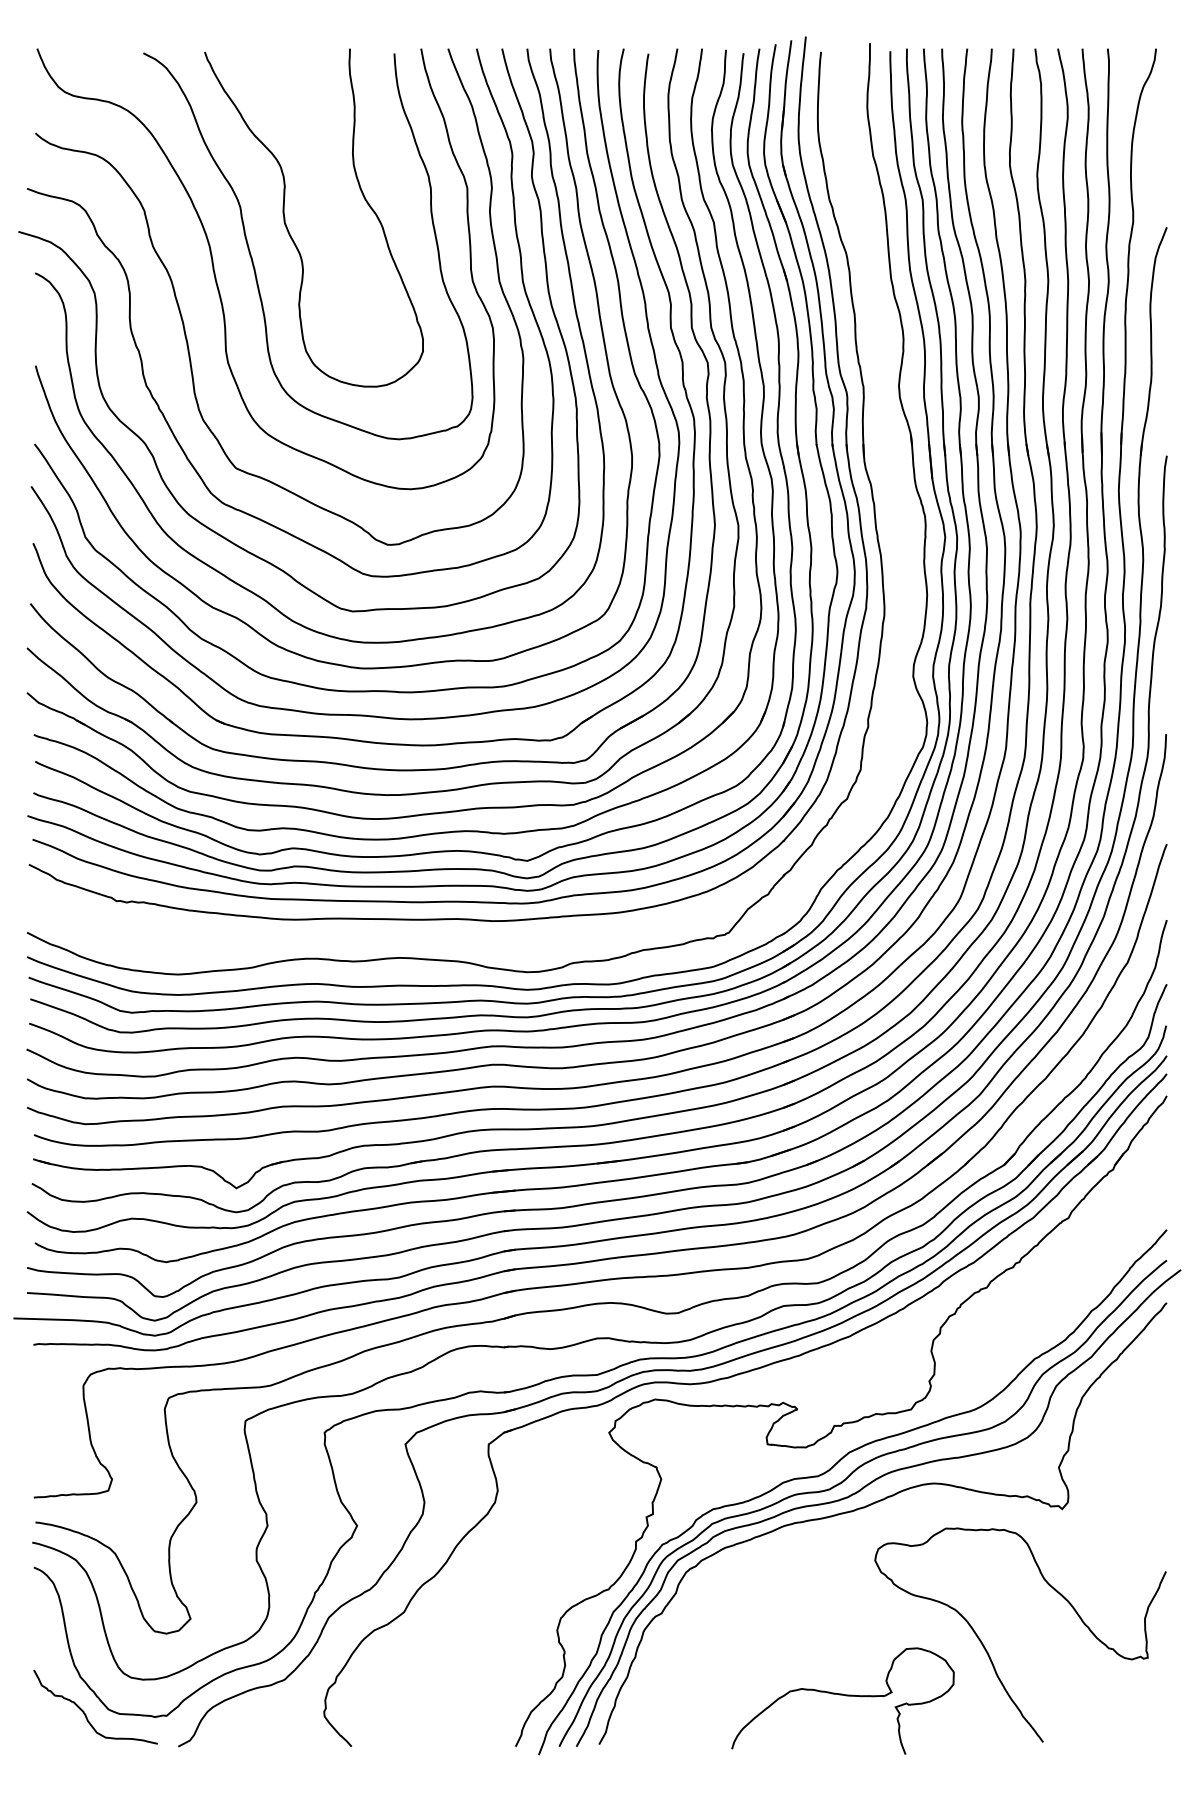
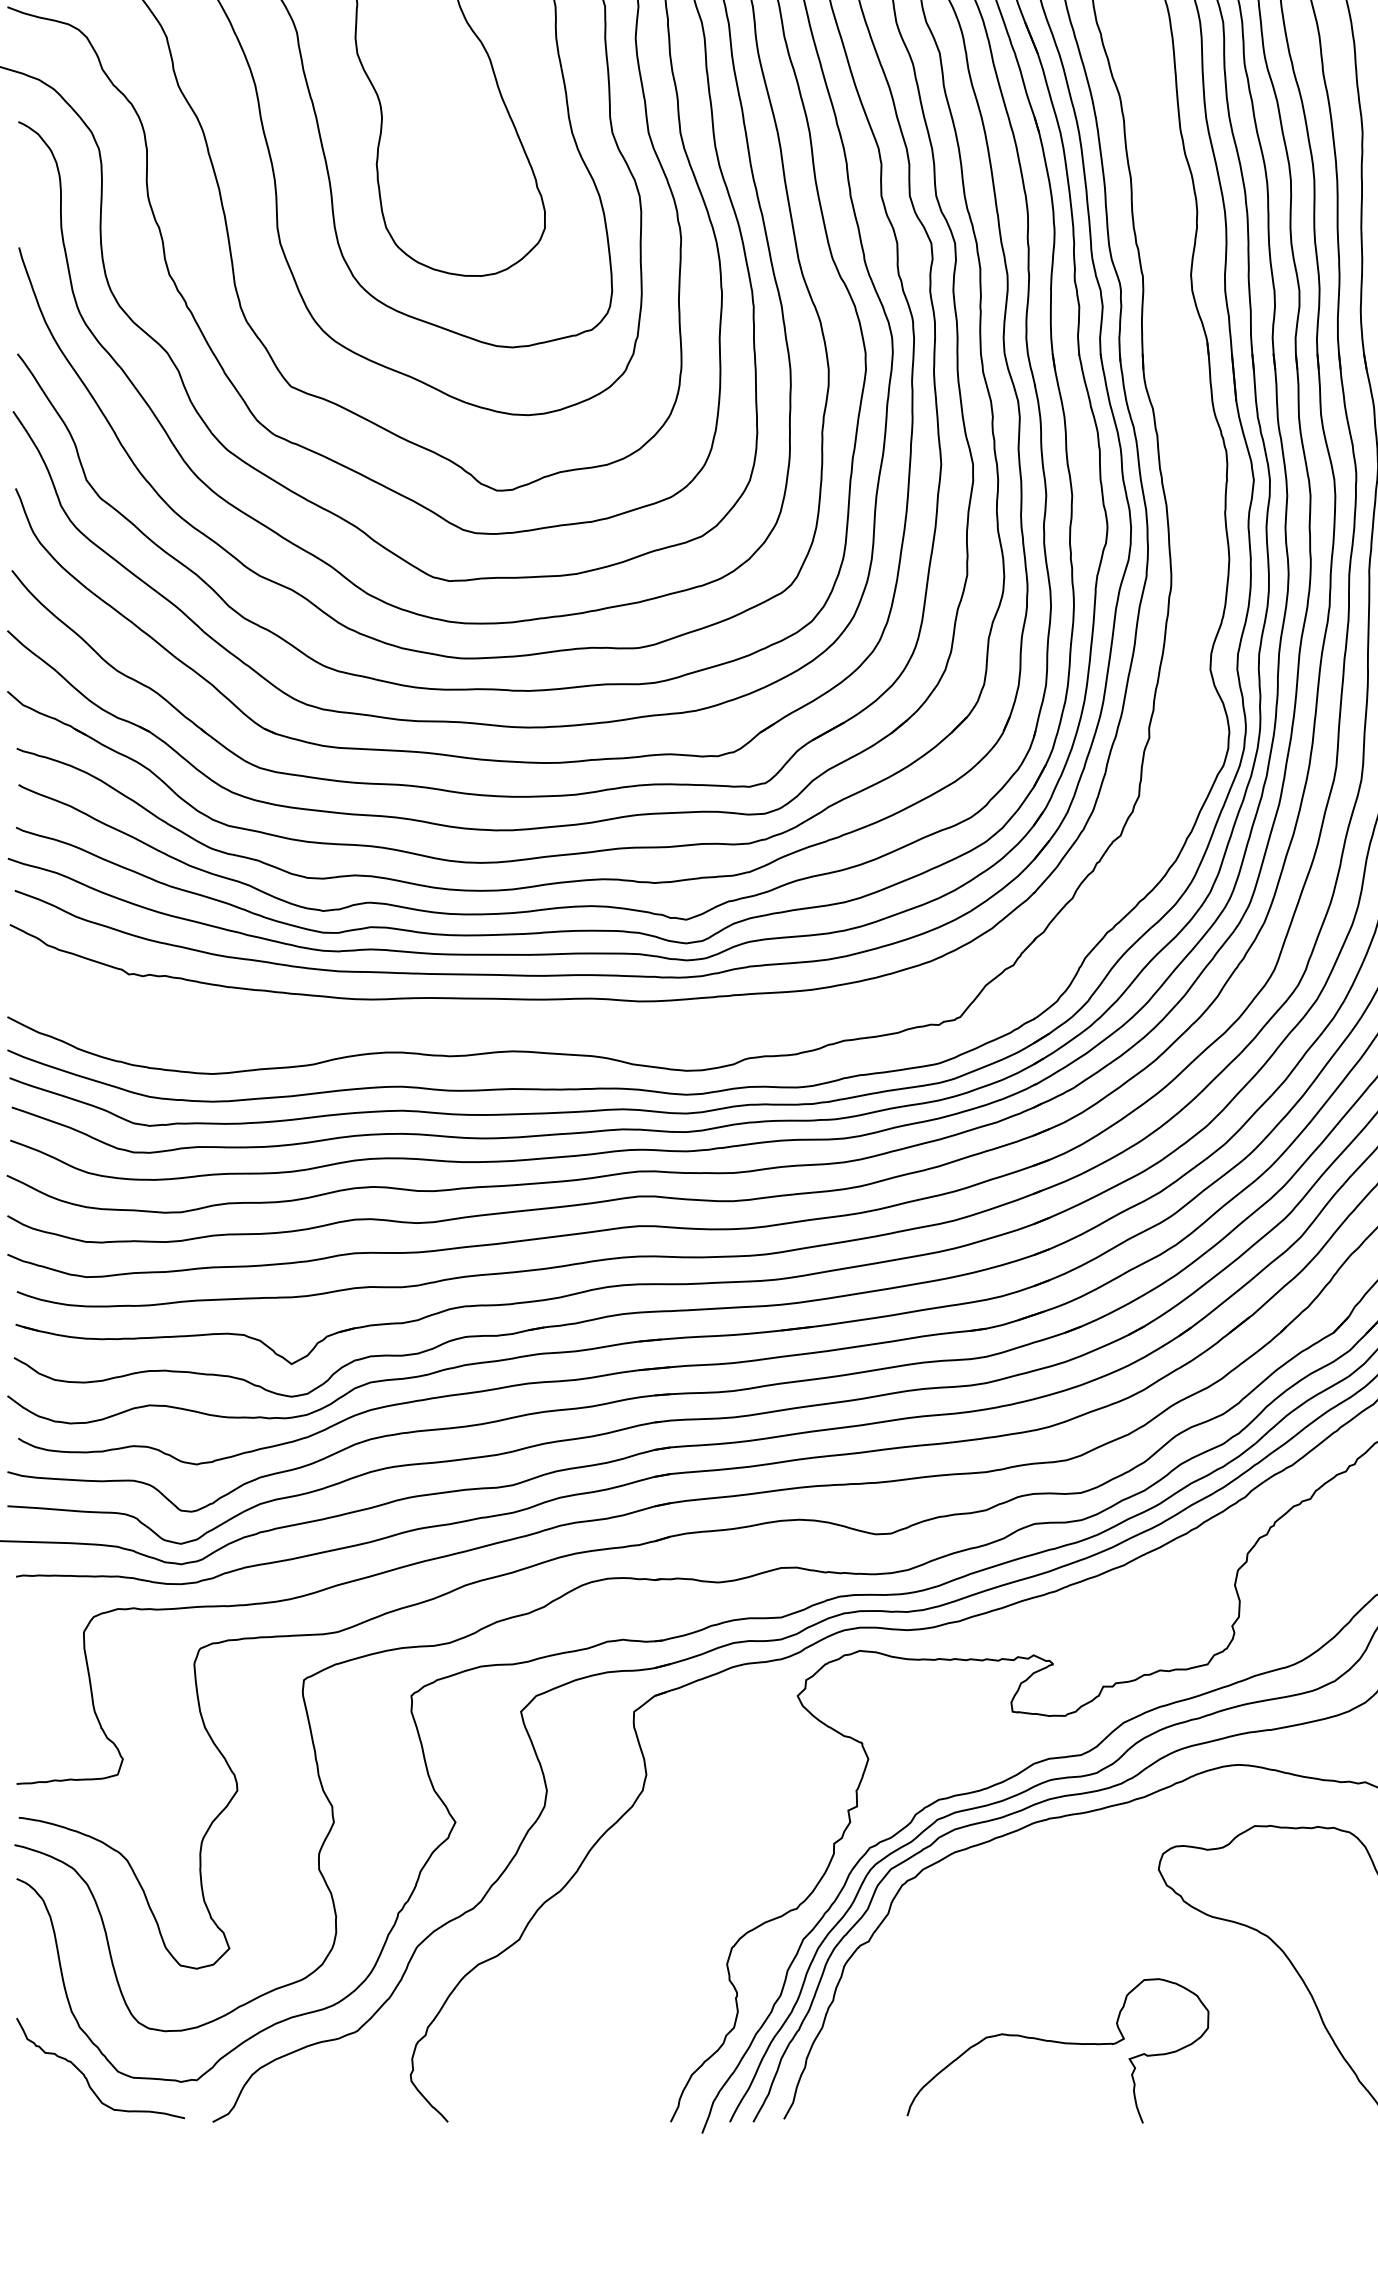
curve: (842, 1695) -> (1057, 2043), moved

